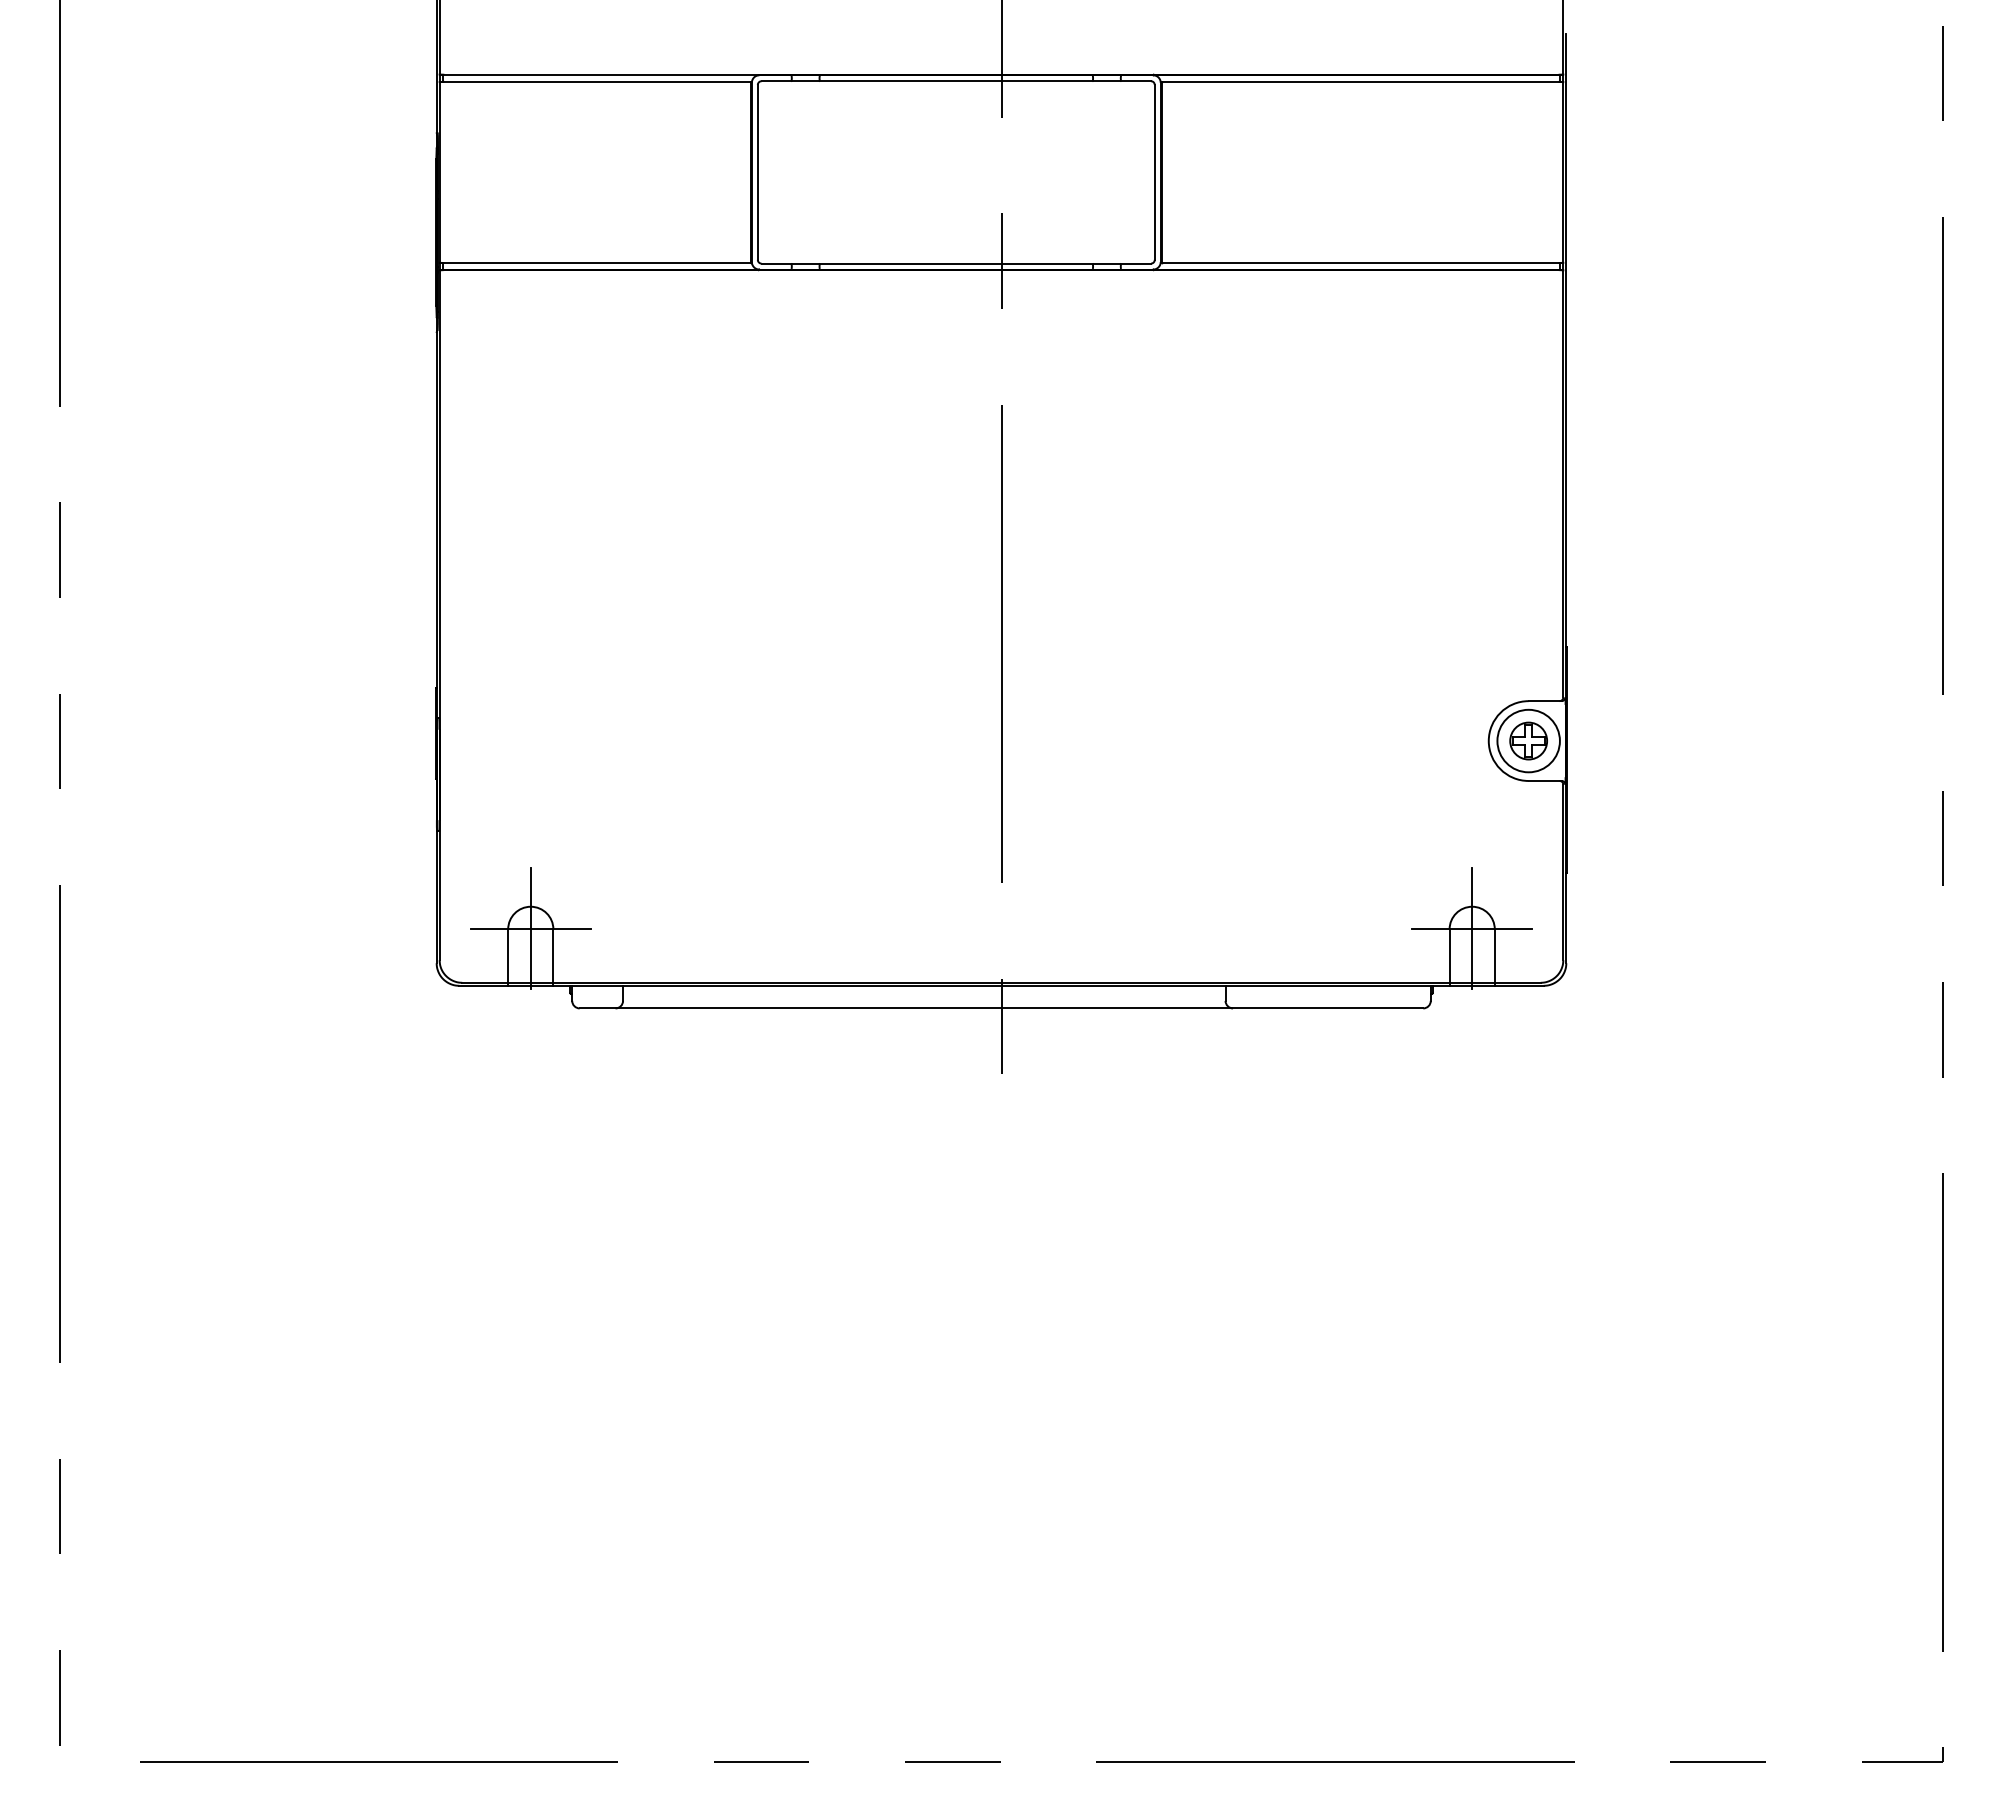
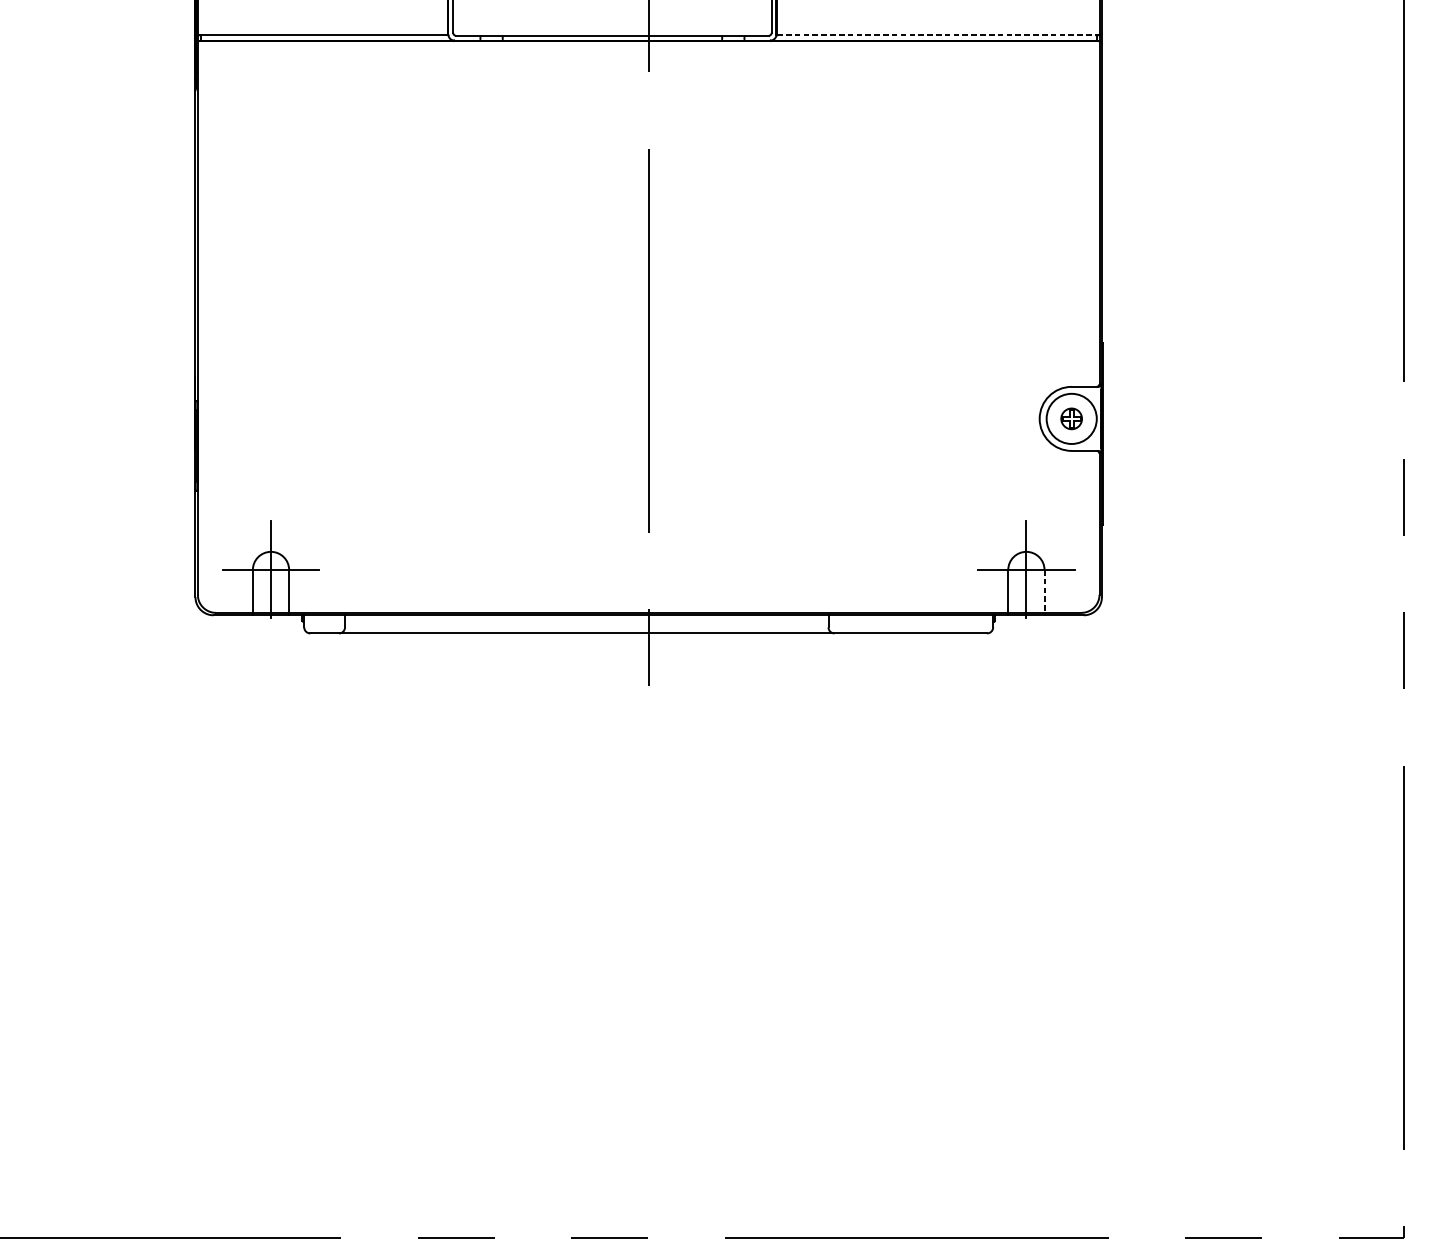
line: (1362, 262) -> (938, 34), solid -> dashed
part: (1528, 740) -> (1071, 418), size x0.7
line: (1494, 958) -> (1044, 593), solid -> dashed

